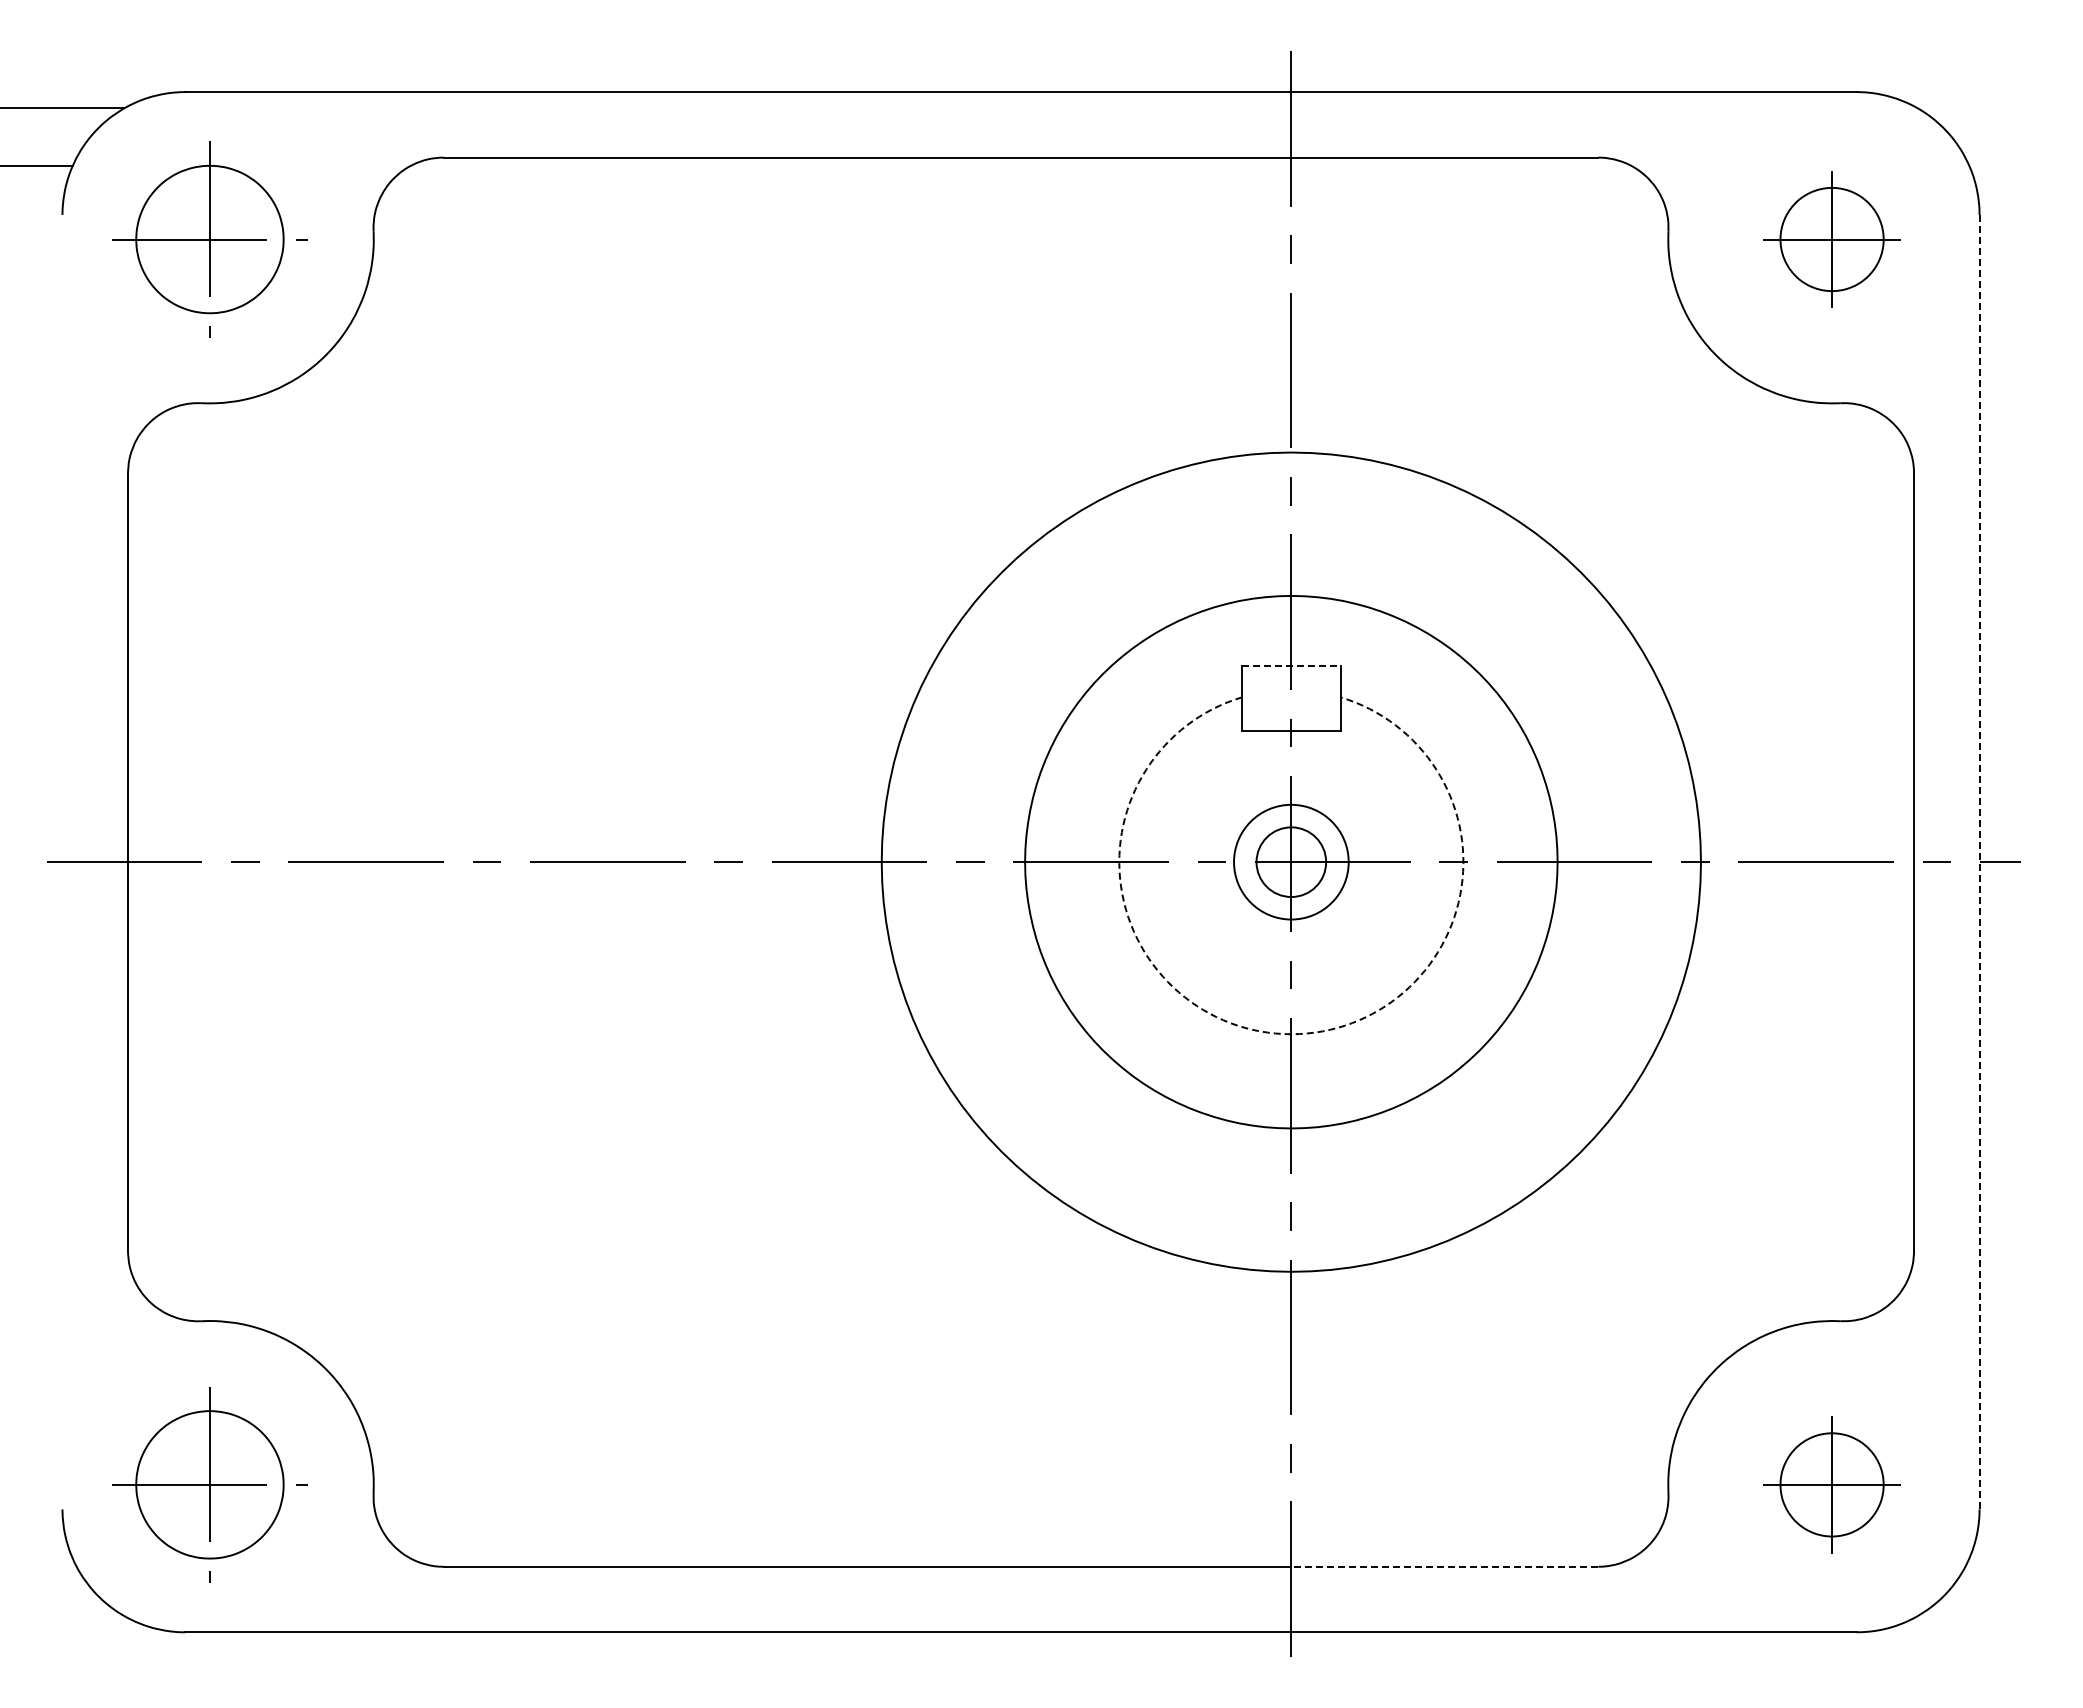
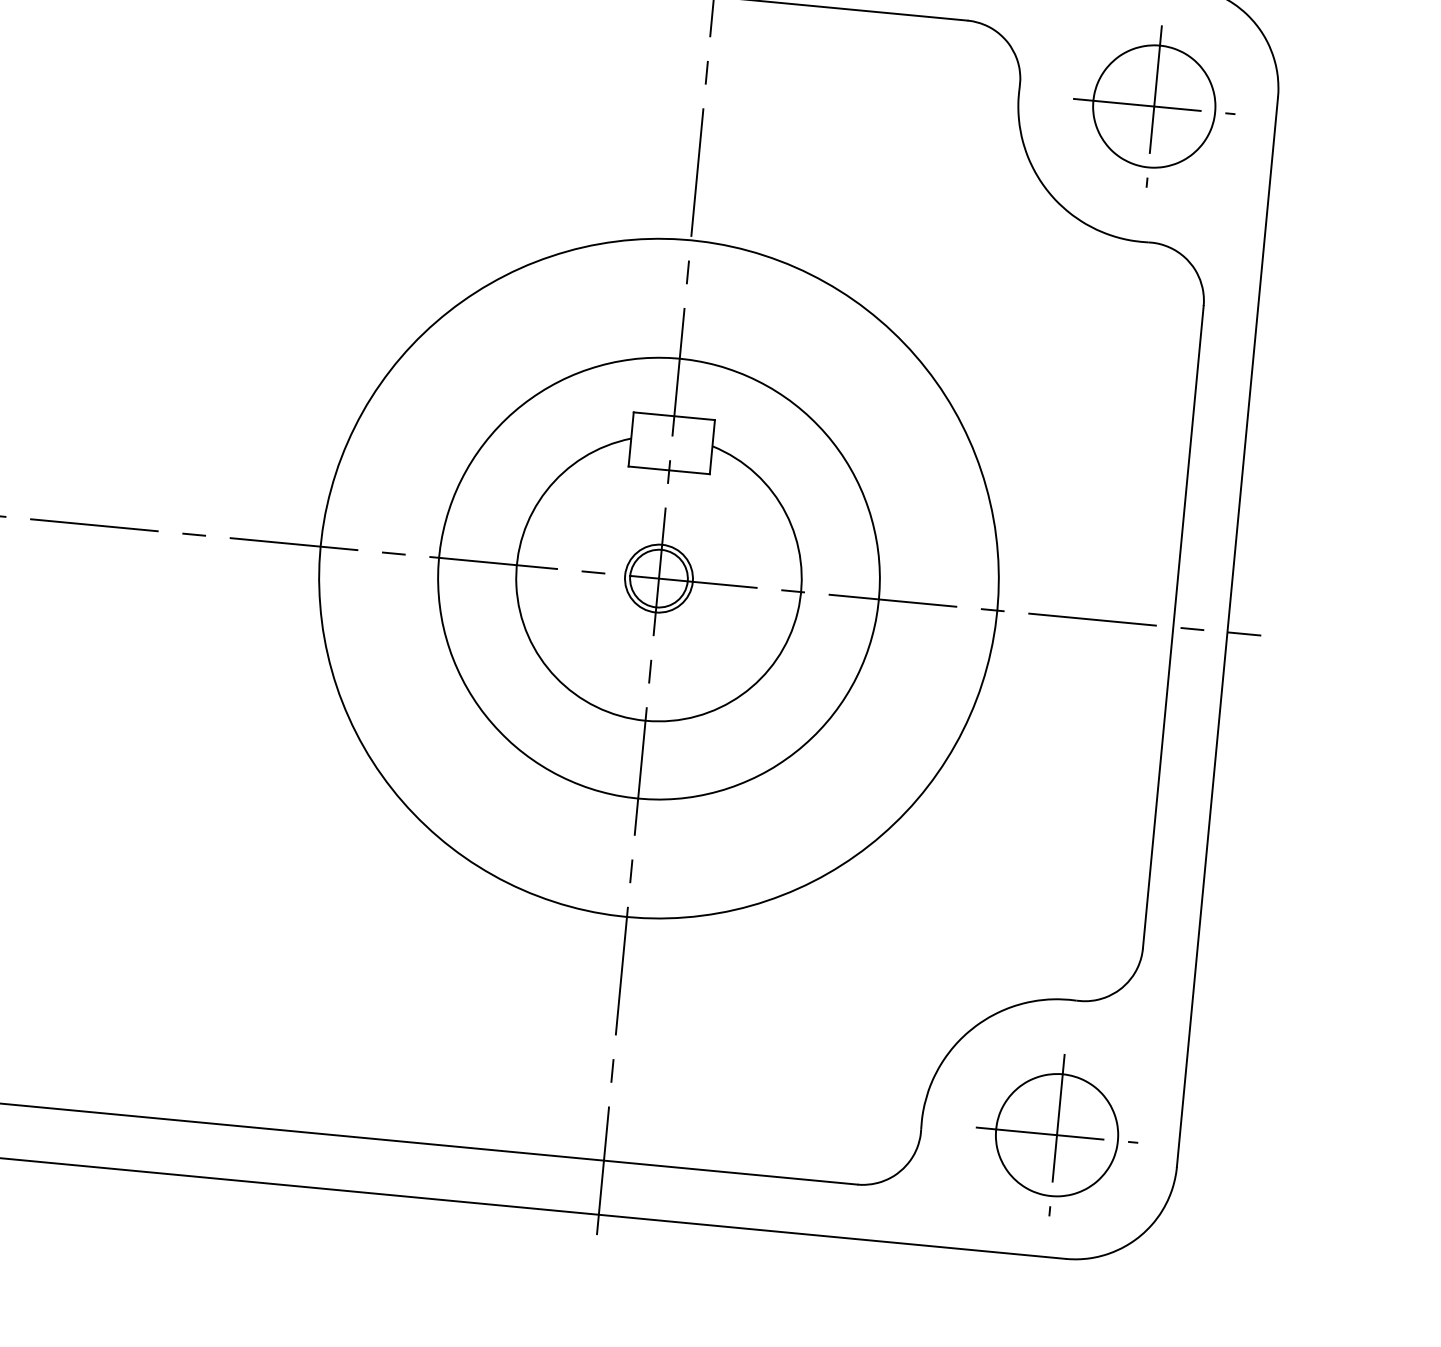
part: (1831, 239) -> (1153, 106), size x1.43
line: (1291, 665) -> (674, 416), dashed -> solid
circle: (1291, 862) -> (659, 578), size x0.71
line: (1979, 862) -> (1227, 632), dashed -> solid
arc: (1291, 1034) -> (645, 720), dashed -> solid
part: (1831, 1484) -> (1056, 1134), size x1.43
line: (1444, 1566) -> (730, 1172), dashed -> solid

